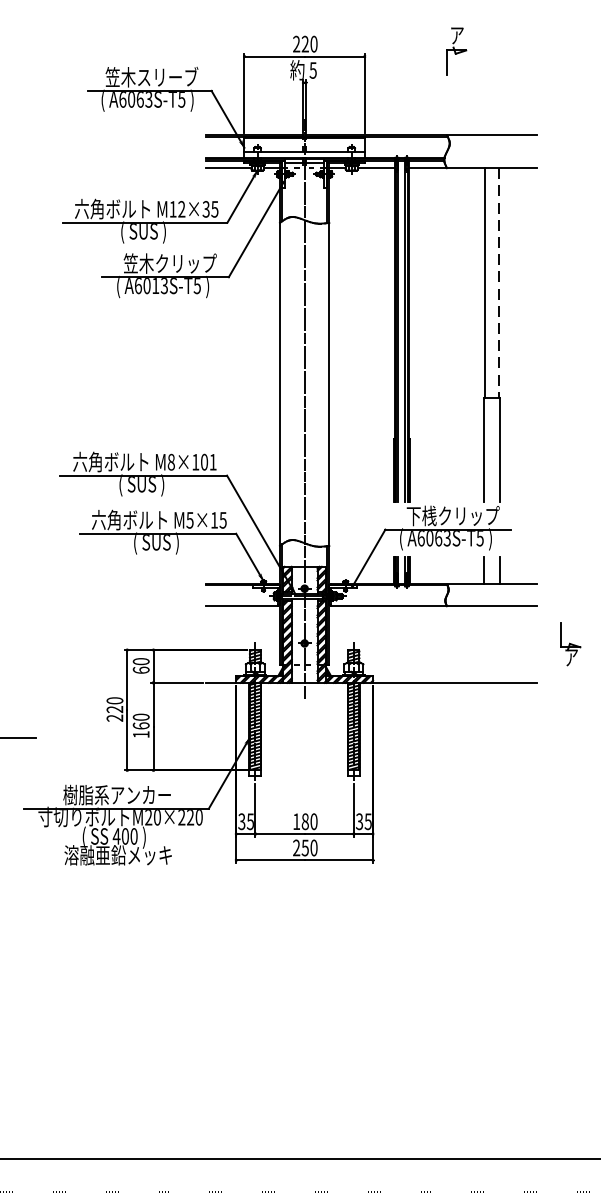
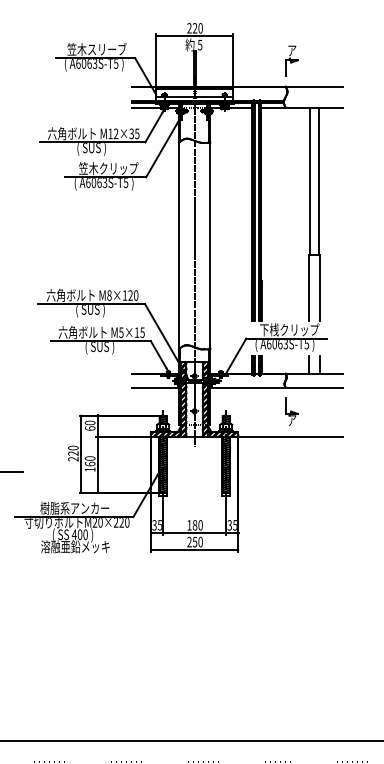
part: (456, 50) -> (291, 60), moved
line: (499, 283) -> (319, 181), dashed -> solid
text: (155, 286) -> (99, 183), A6013S-T5 -> A6063S-T5
text: (208, 462) -> (133, 295), M8×101 -> M8×120
part: (570, 643) -> (291, 411), moved

